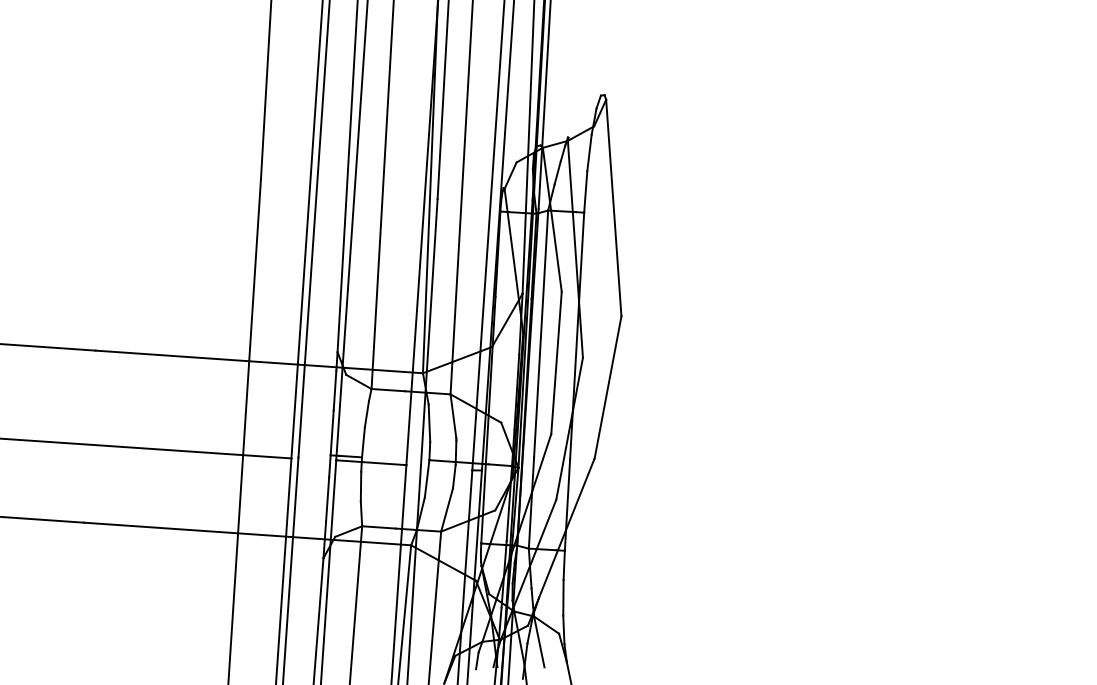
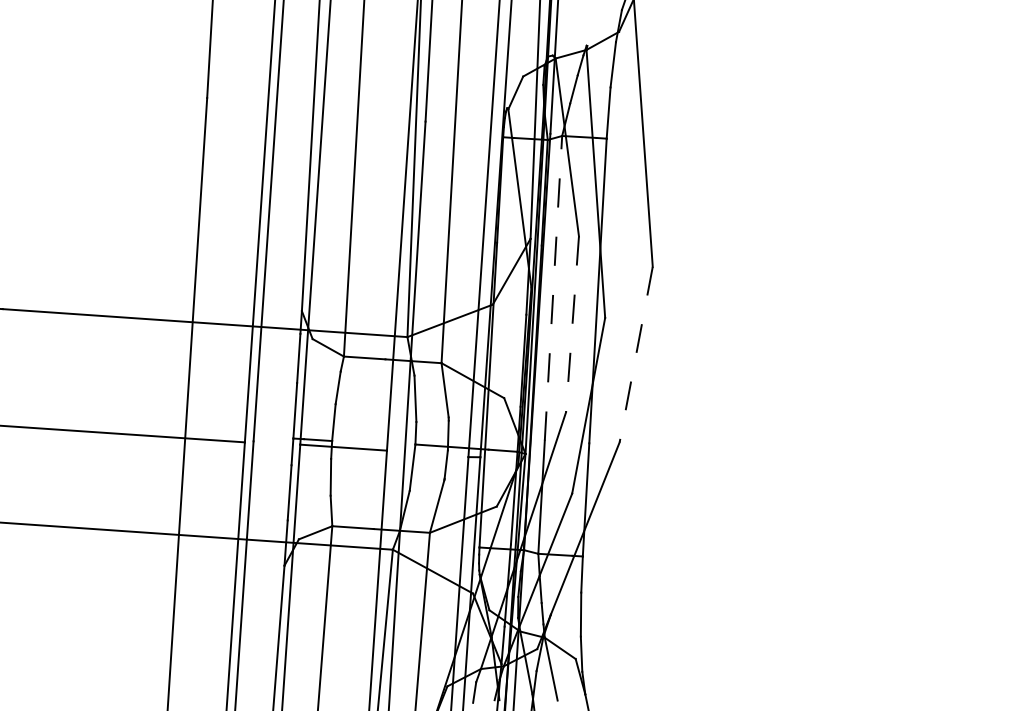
line: (541, 333) -> (553, 287), solid -> dashed
line: (556, 363) -> (572, 325), solid -> dashed
line: (607, 387) -> (635, 354), solid -> dashed

